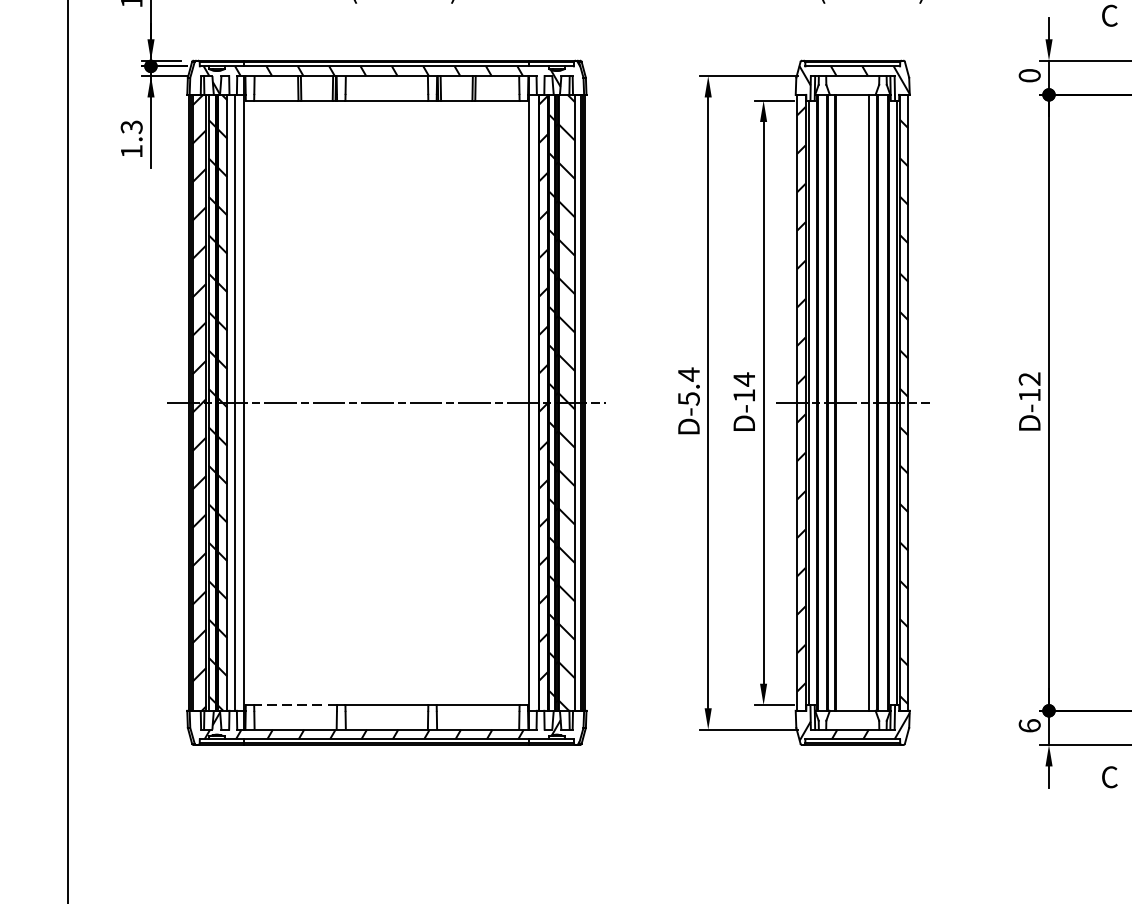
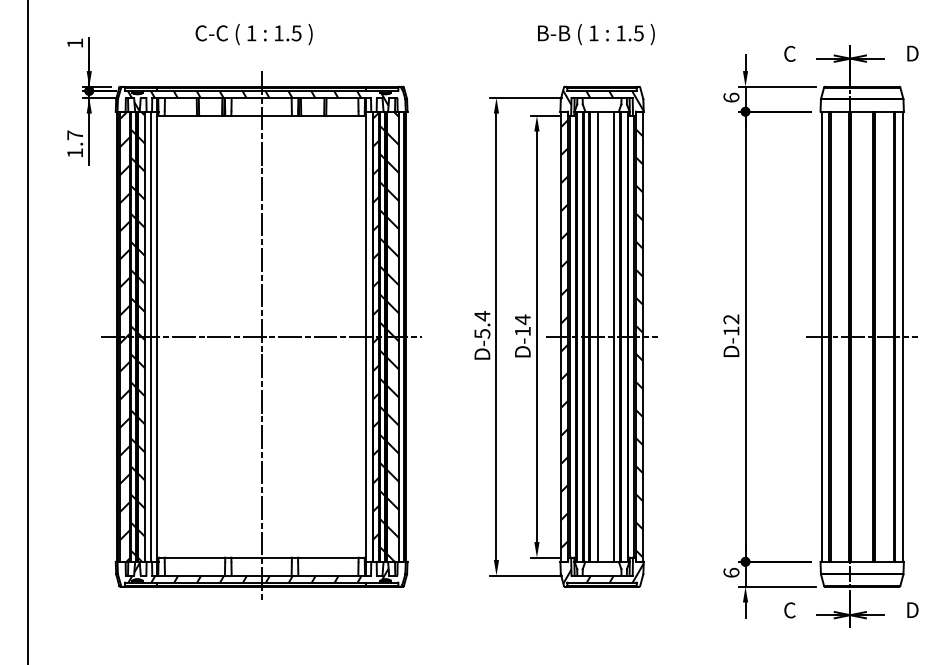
text: (1029, 75) -> (731, 97), 0 -> 6
text: (132, 127) -> (75, 135), 1.3 -> 1.7
line: (386, 402) -> (261, 336), added
line: (847, 402) -> (598, 336), added
line: (295, 704) -> (194, 557), dashed -> solid

